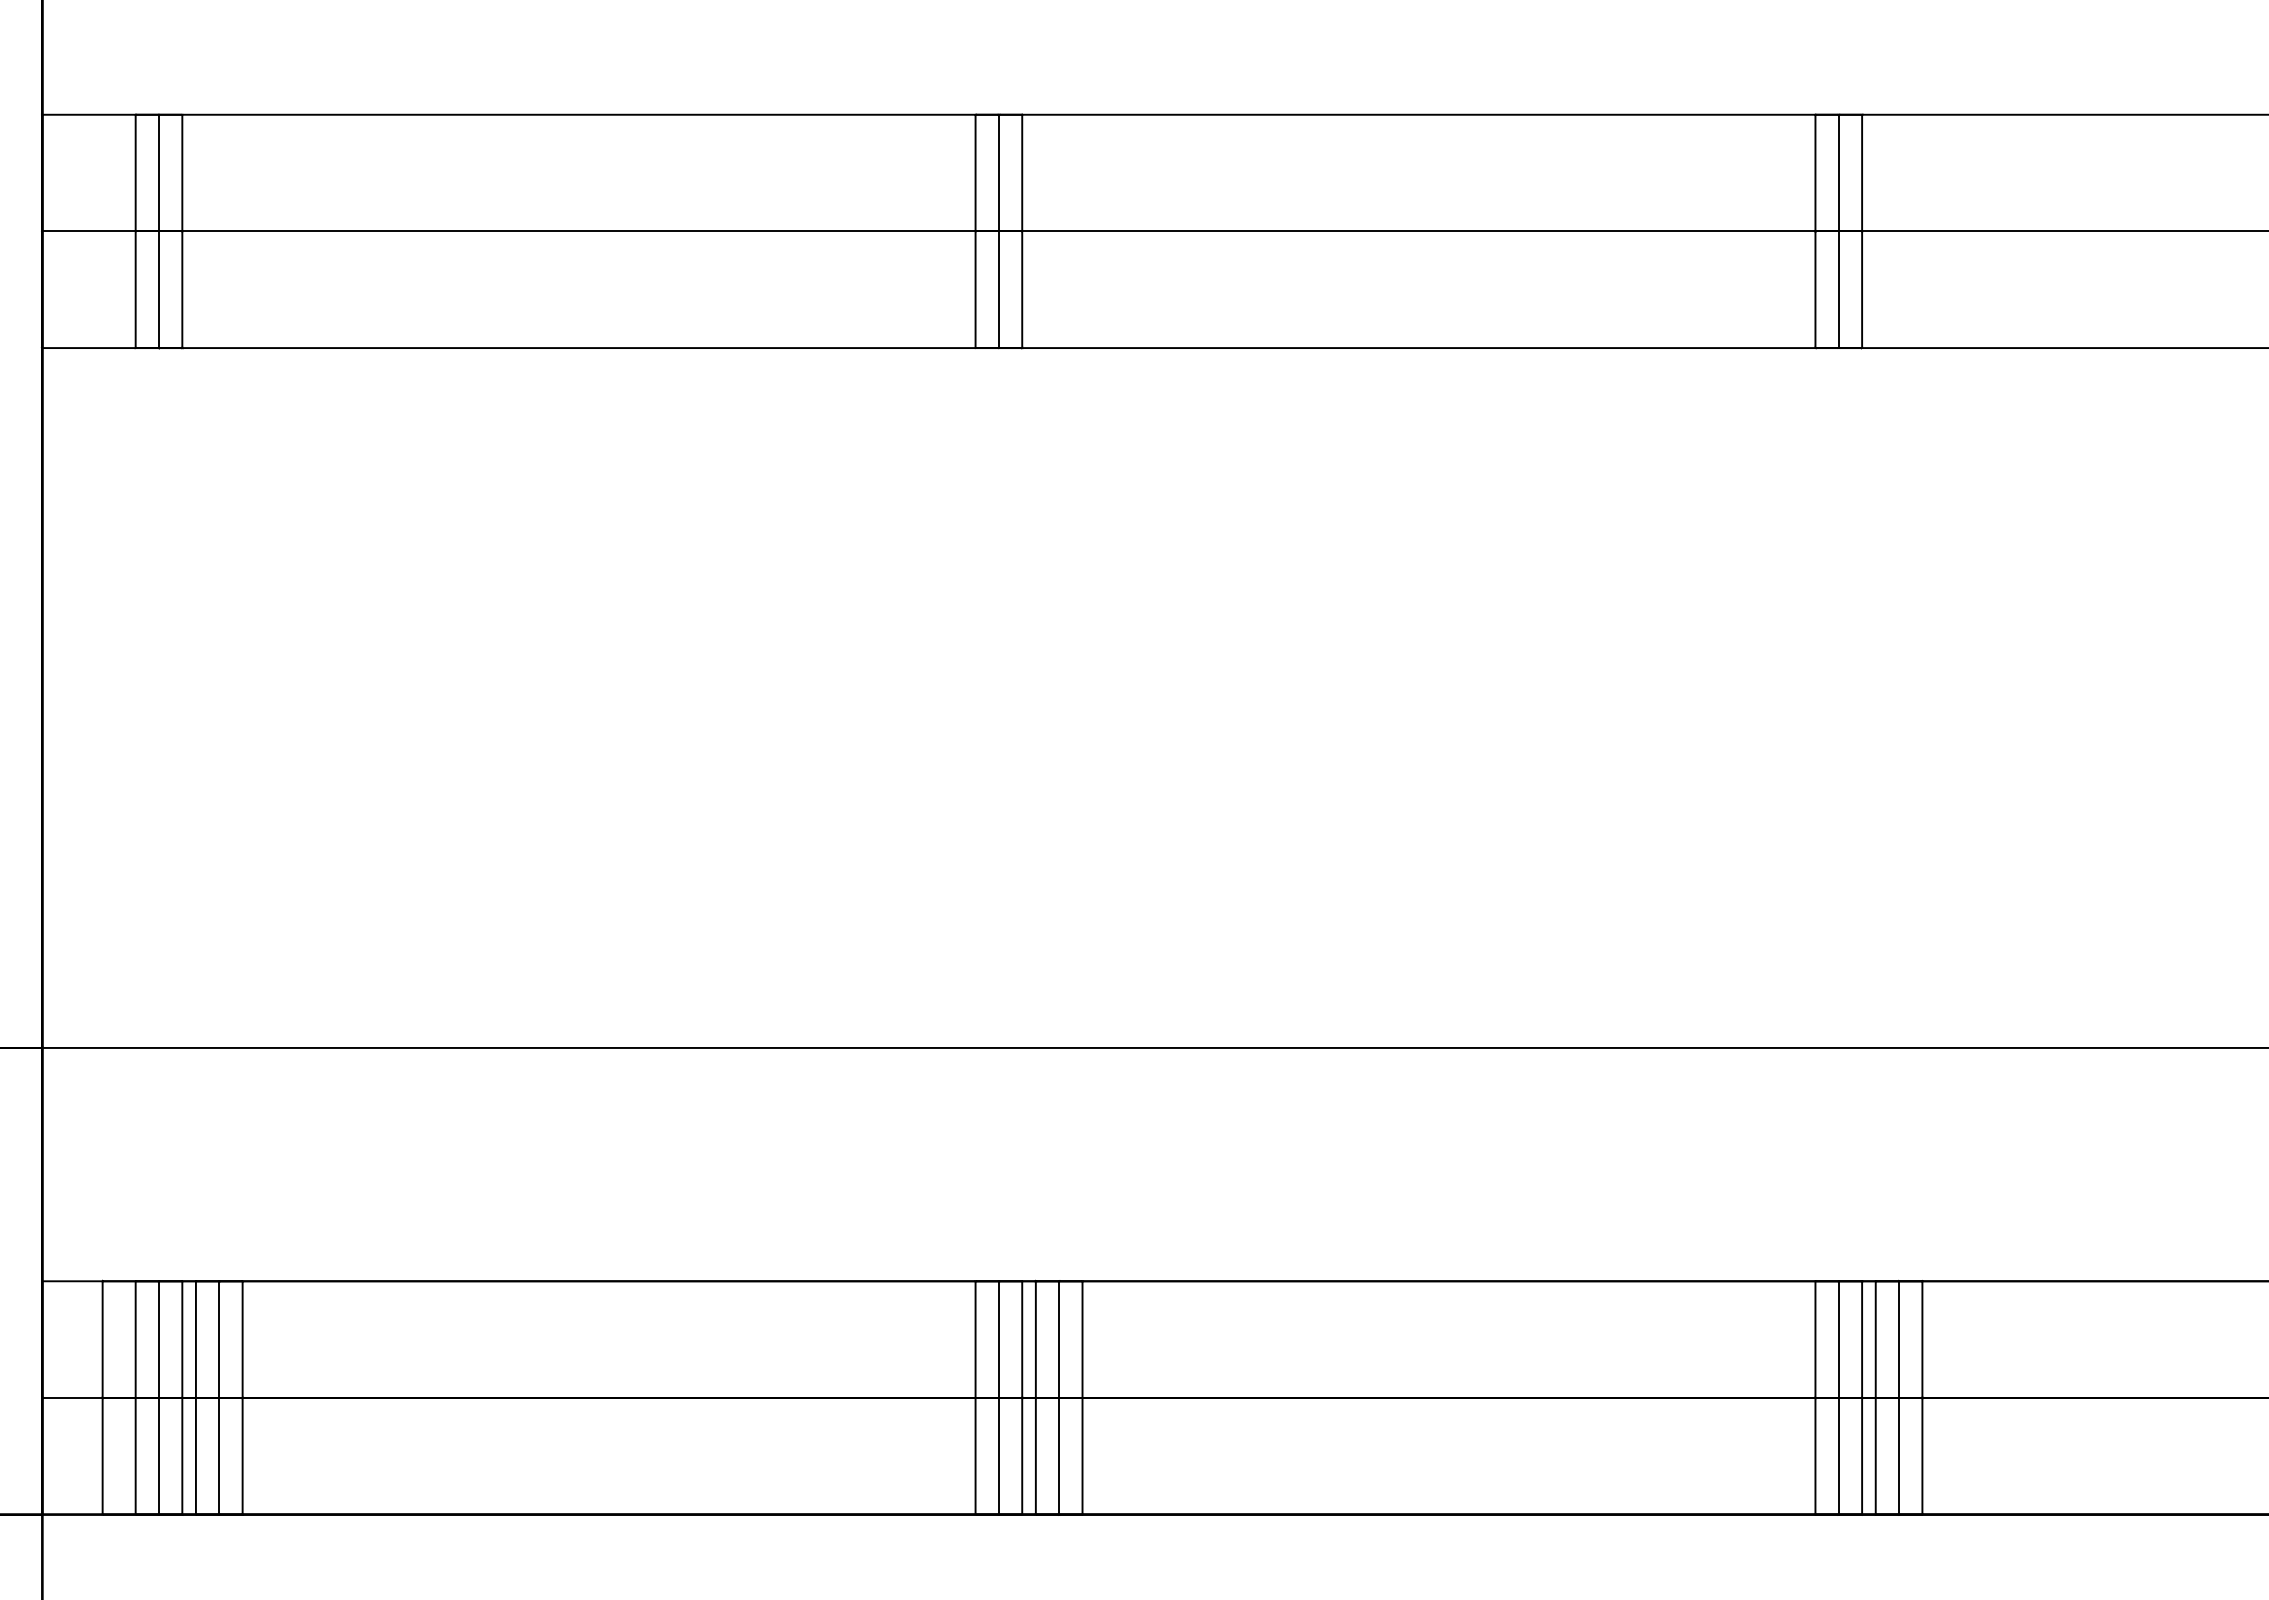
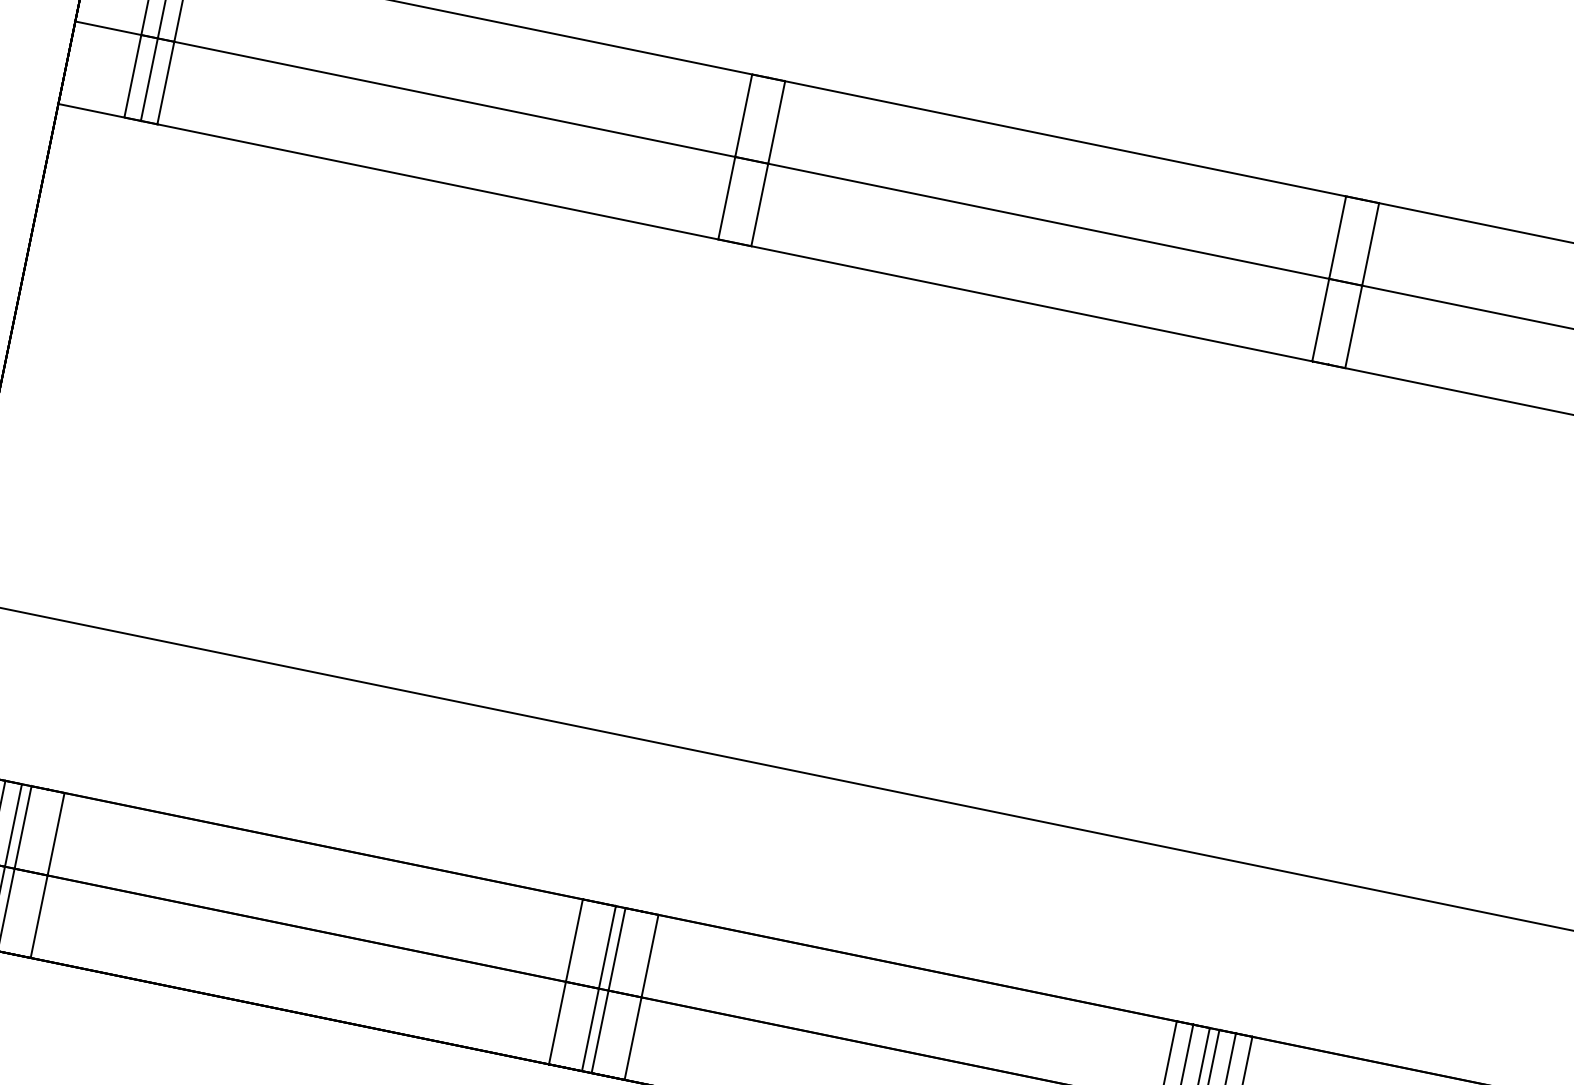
line: (998, 231) -> (751, 160), removed
line: (1838, 231) -> (1345, 282), removed
line: (219, 1397) -> (31, 871), removed
line: (998, 1397) -> (582, 984), removed
line: (1059, 1397) -> (625, 993), removed

